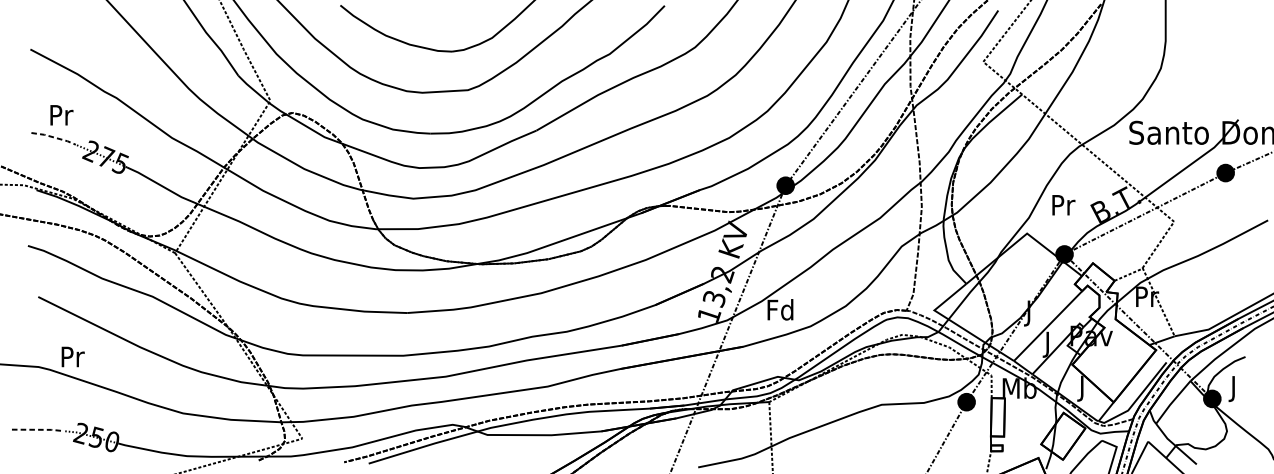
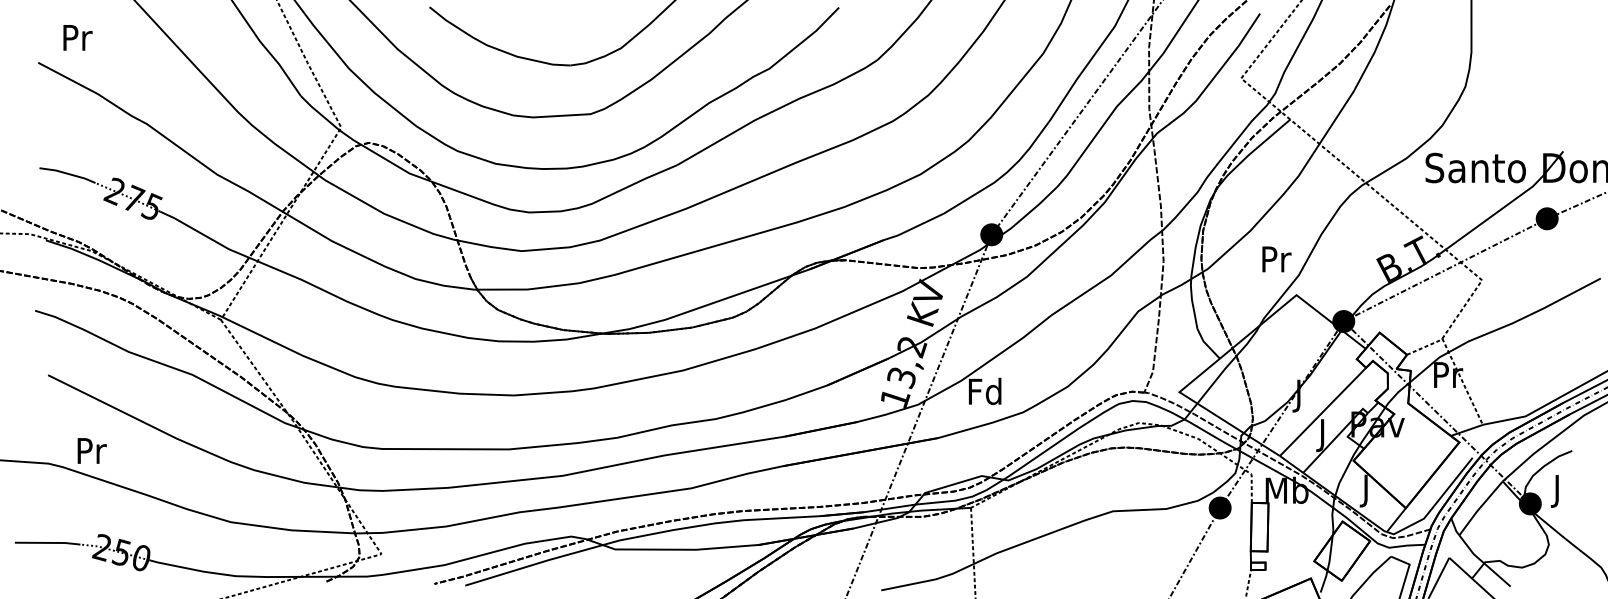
text: (61, 115) -> (77, 37), moved
line: (54, 137) -> (68, 173), dashed -> solid
text: (1063, 205) -> (1276, 259), moved
line: (38, 429) -> (48, 542), dashed -> solid

